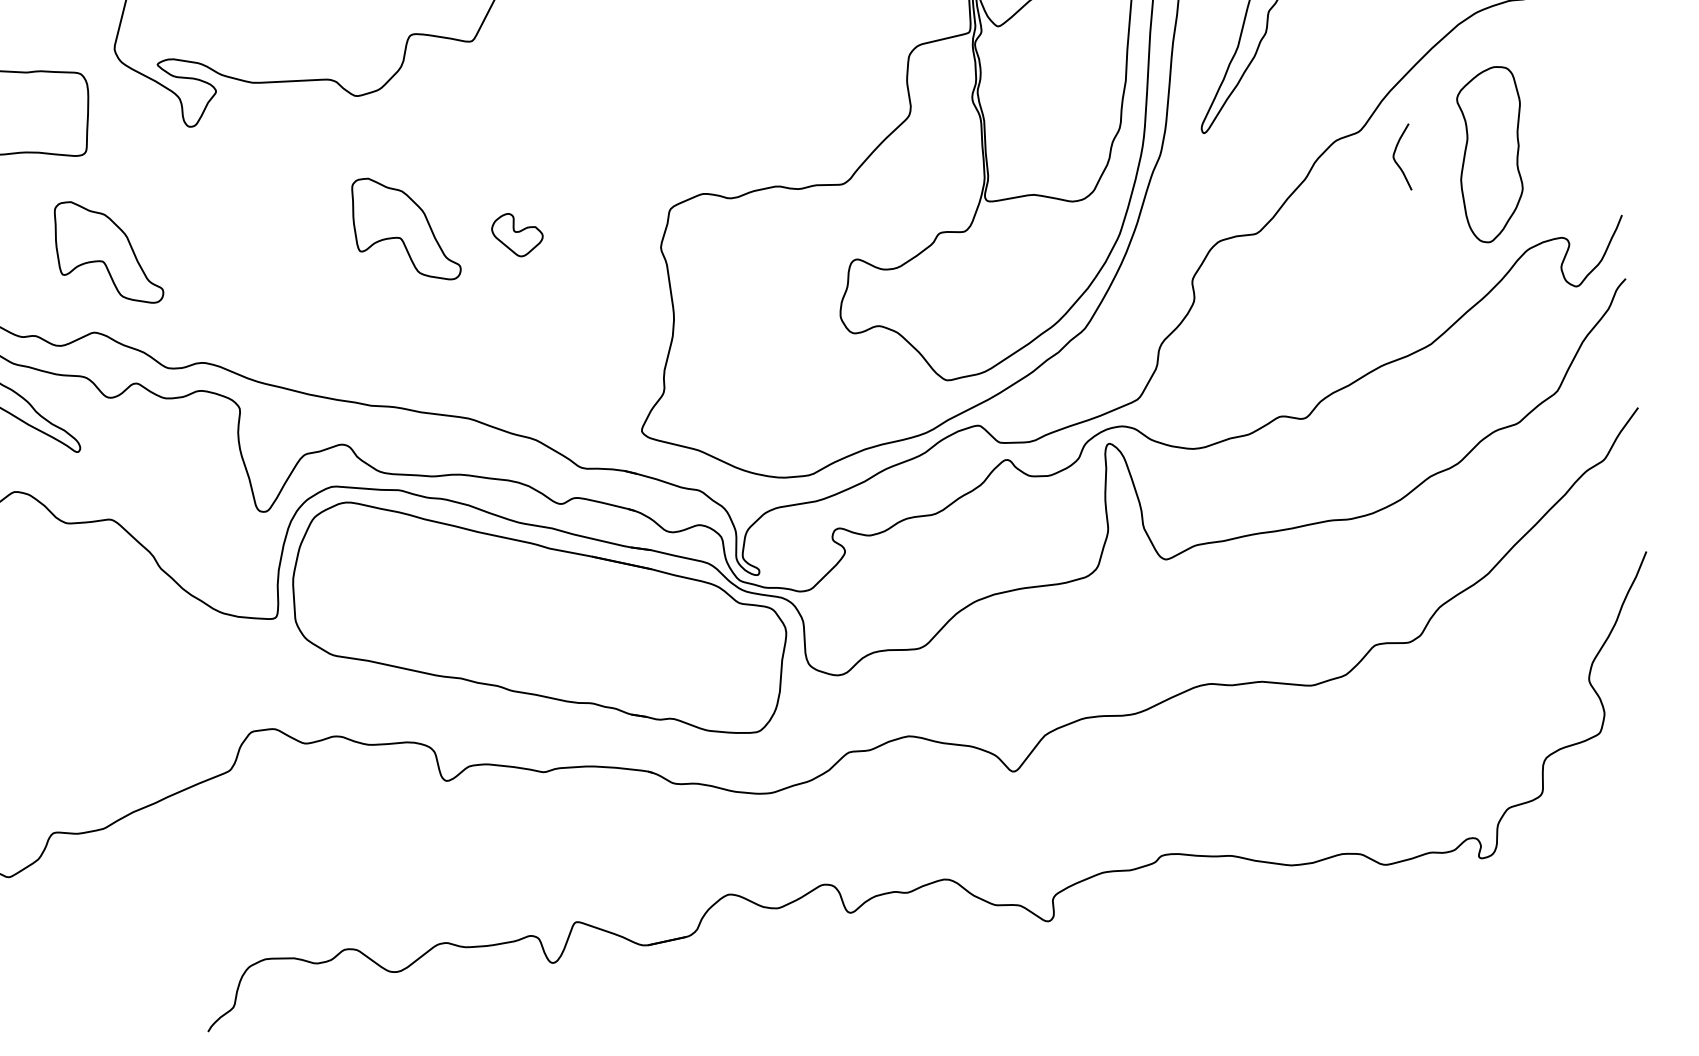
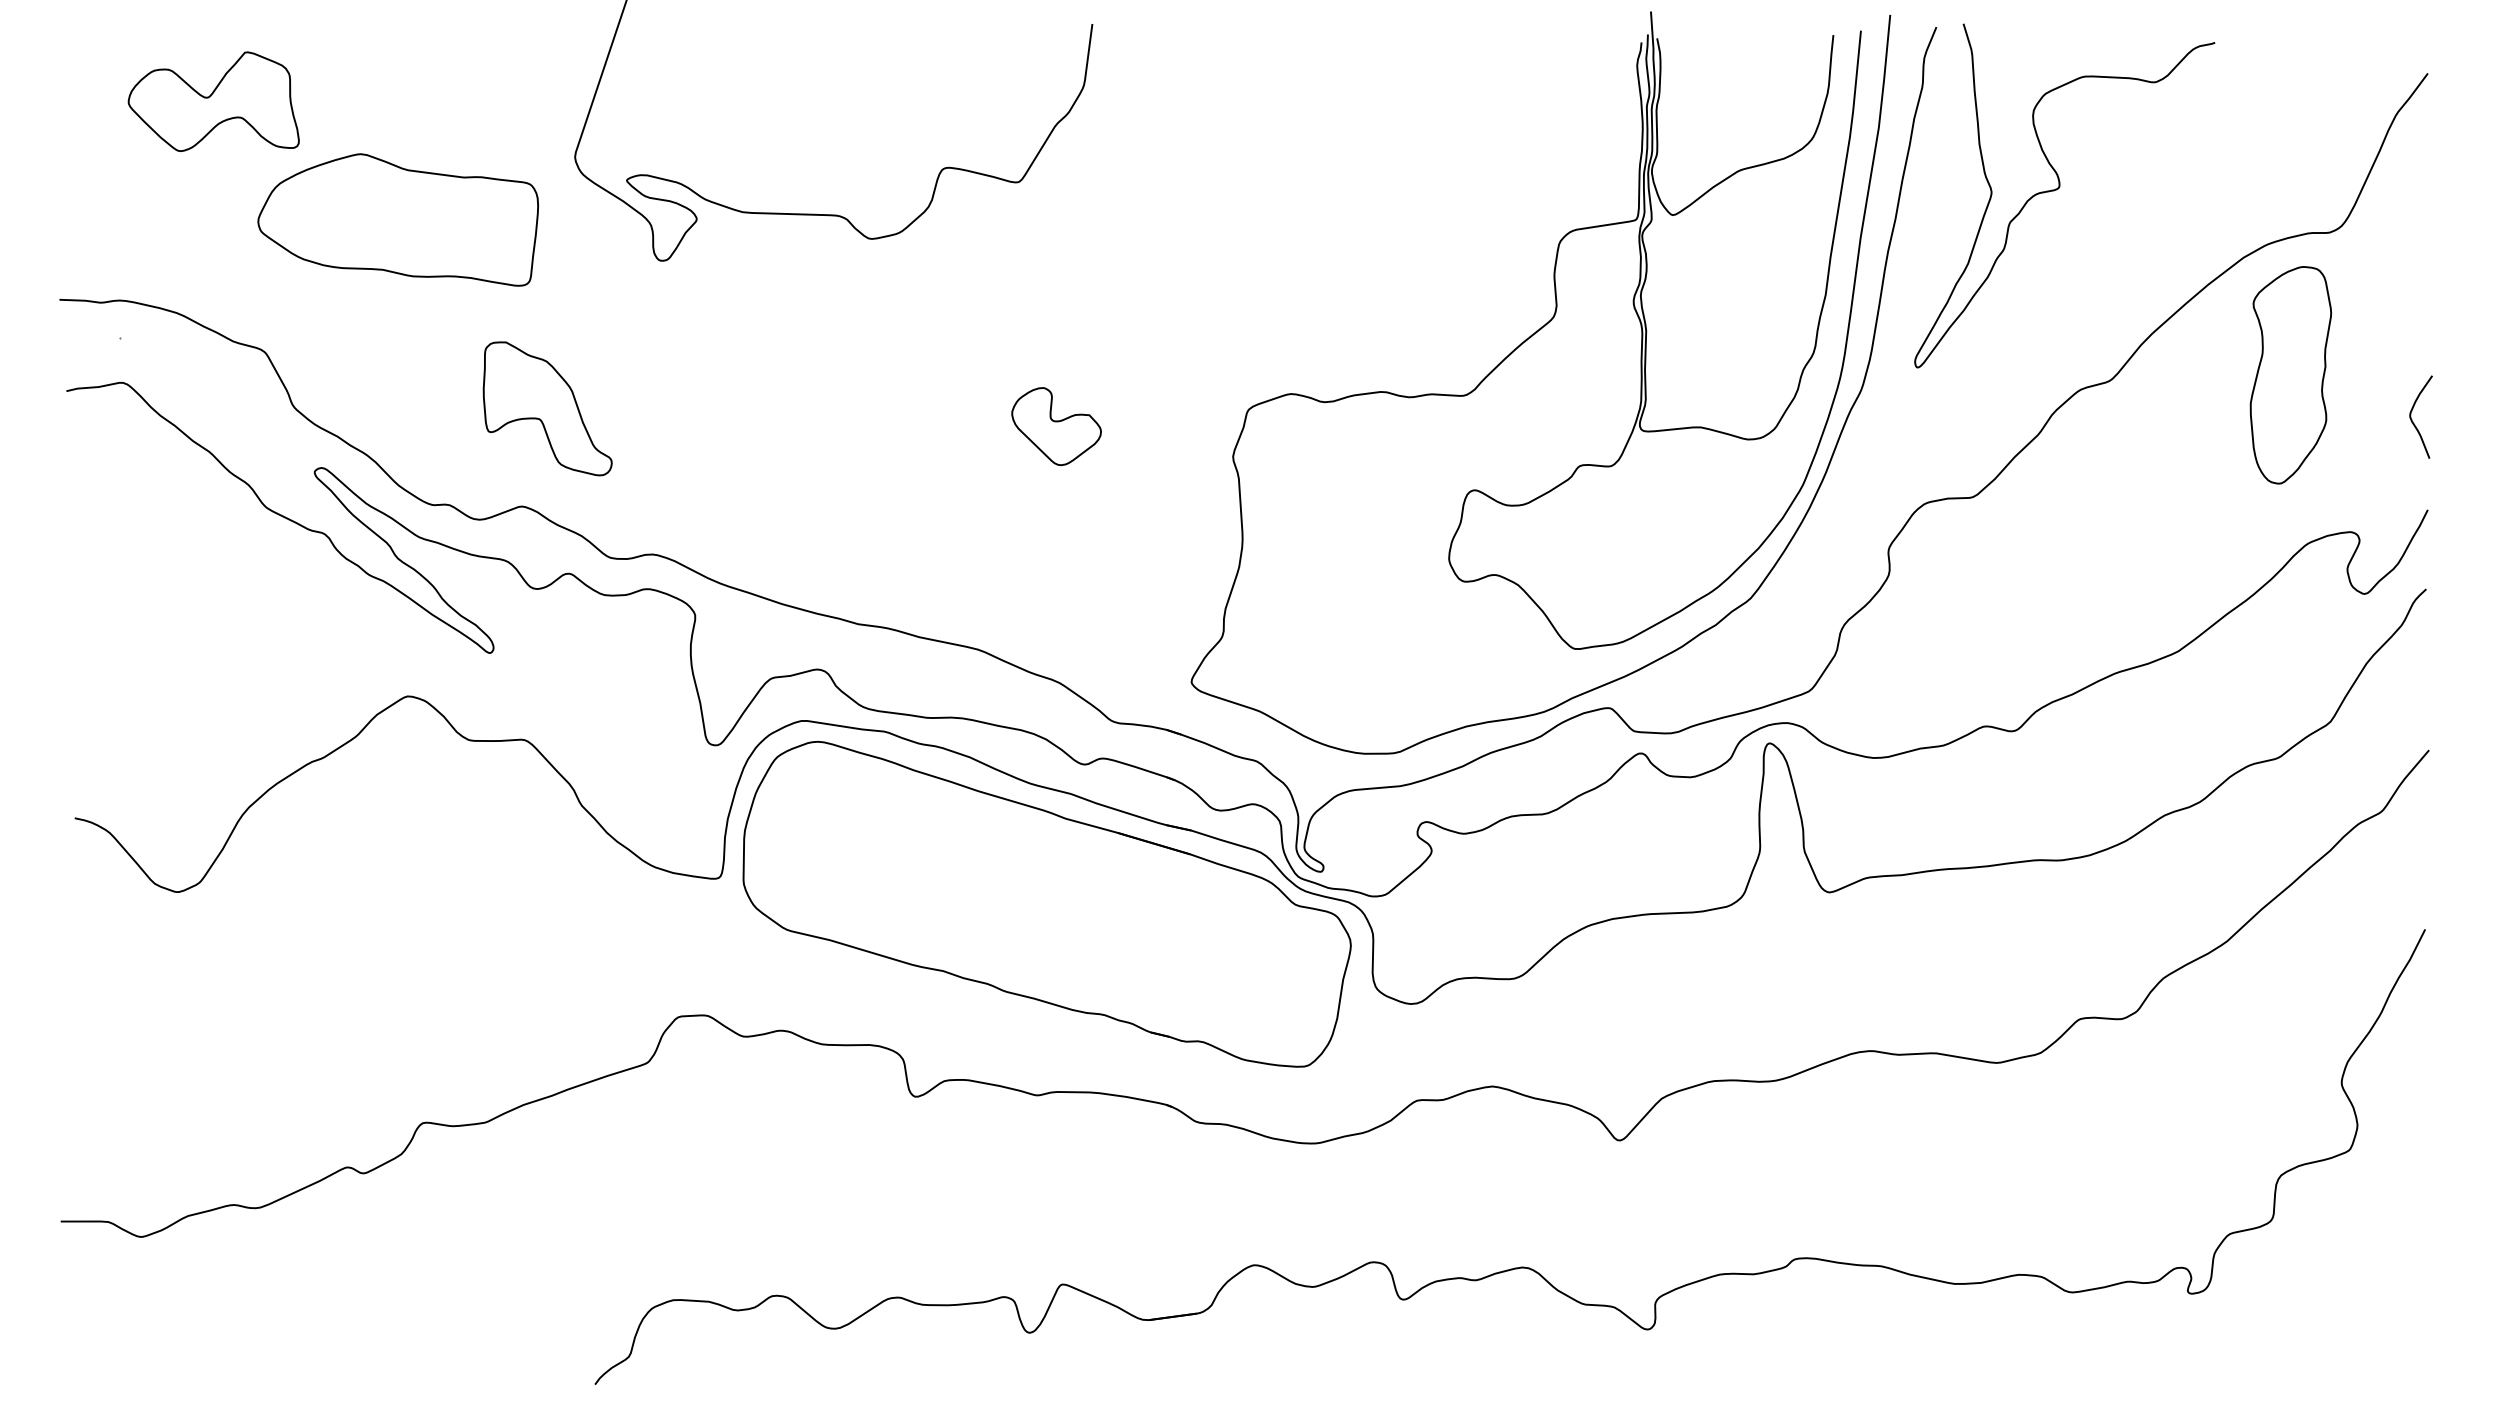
part: (1491, 154) -> (2290, 375), moved
curve: (1395, 160) -> (2412, 419), moved
part: (405, 229) -> (918, 408), removed
part: (517, 234) -> (1056, 426), size x1.43

